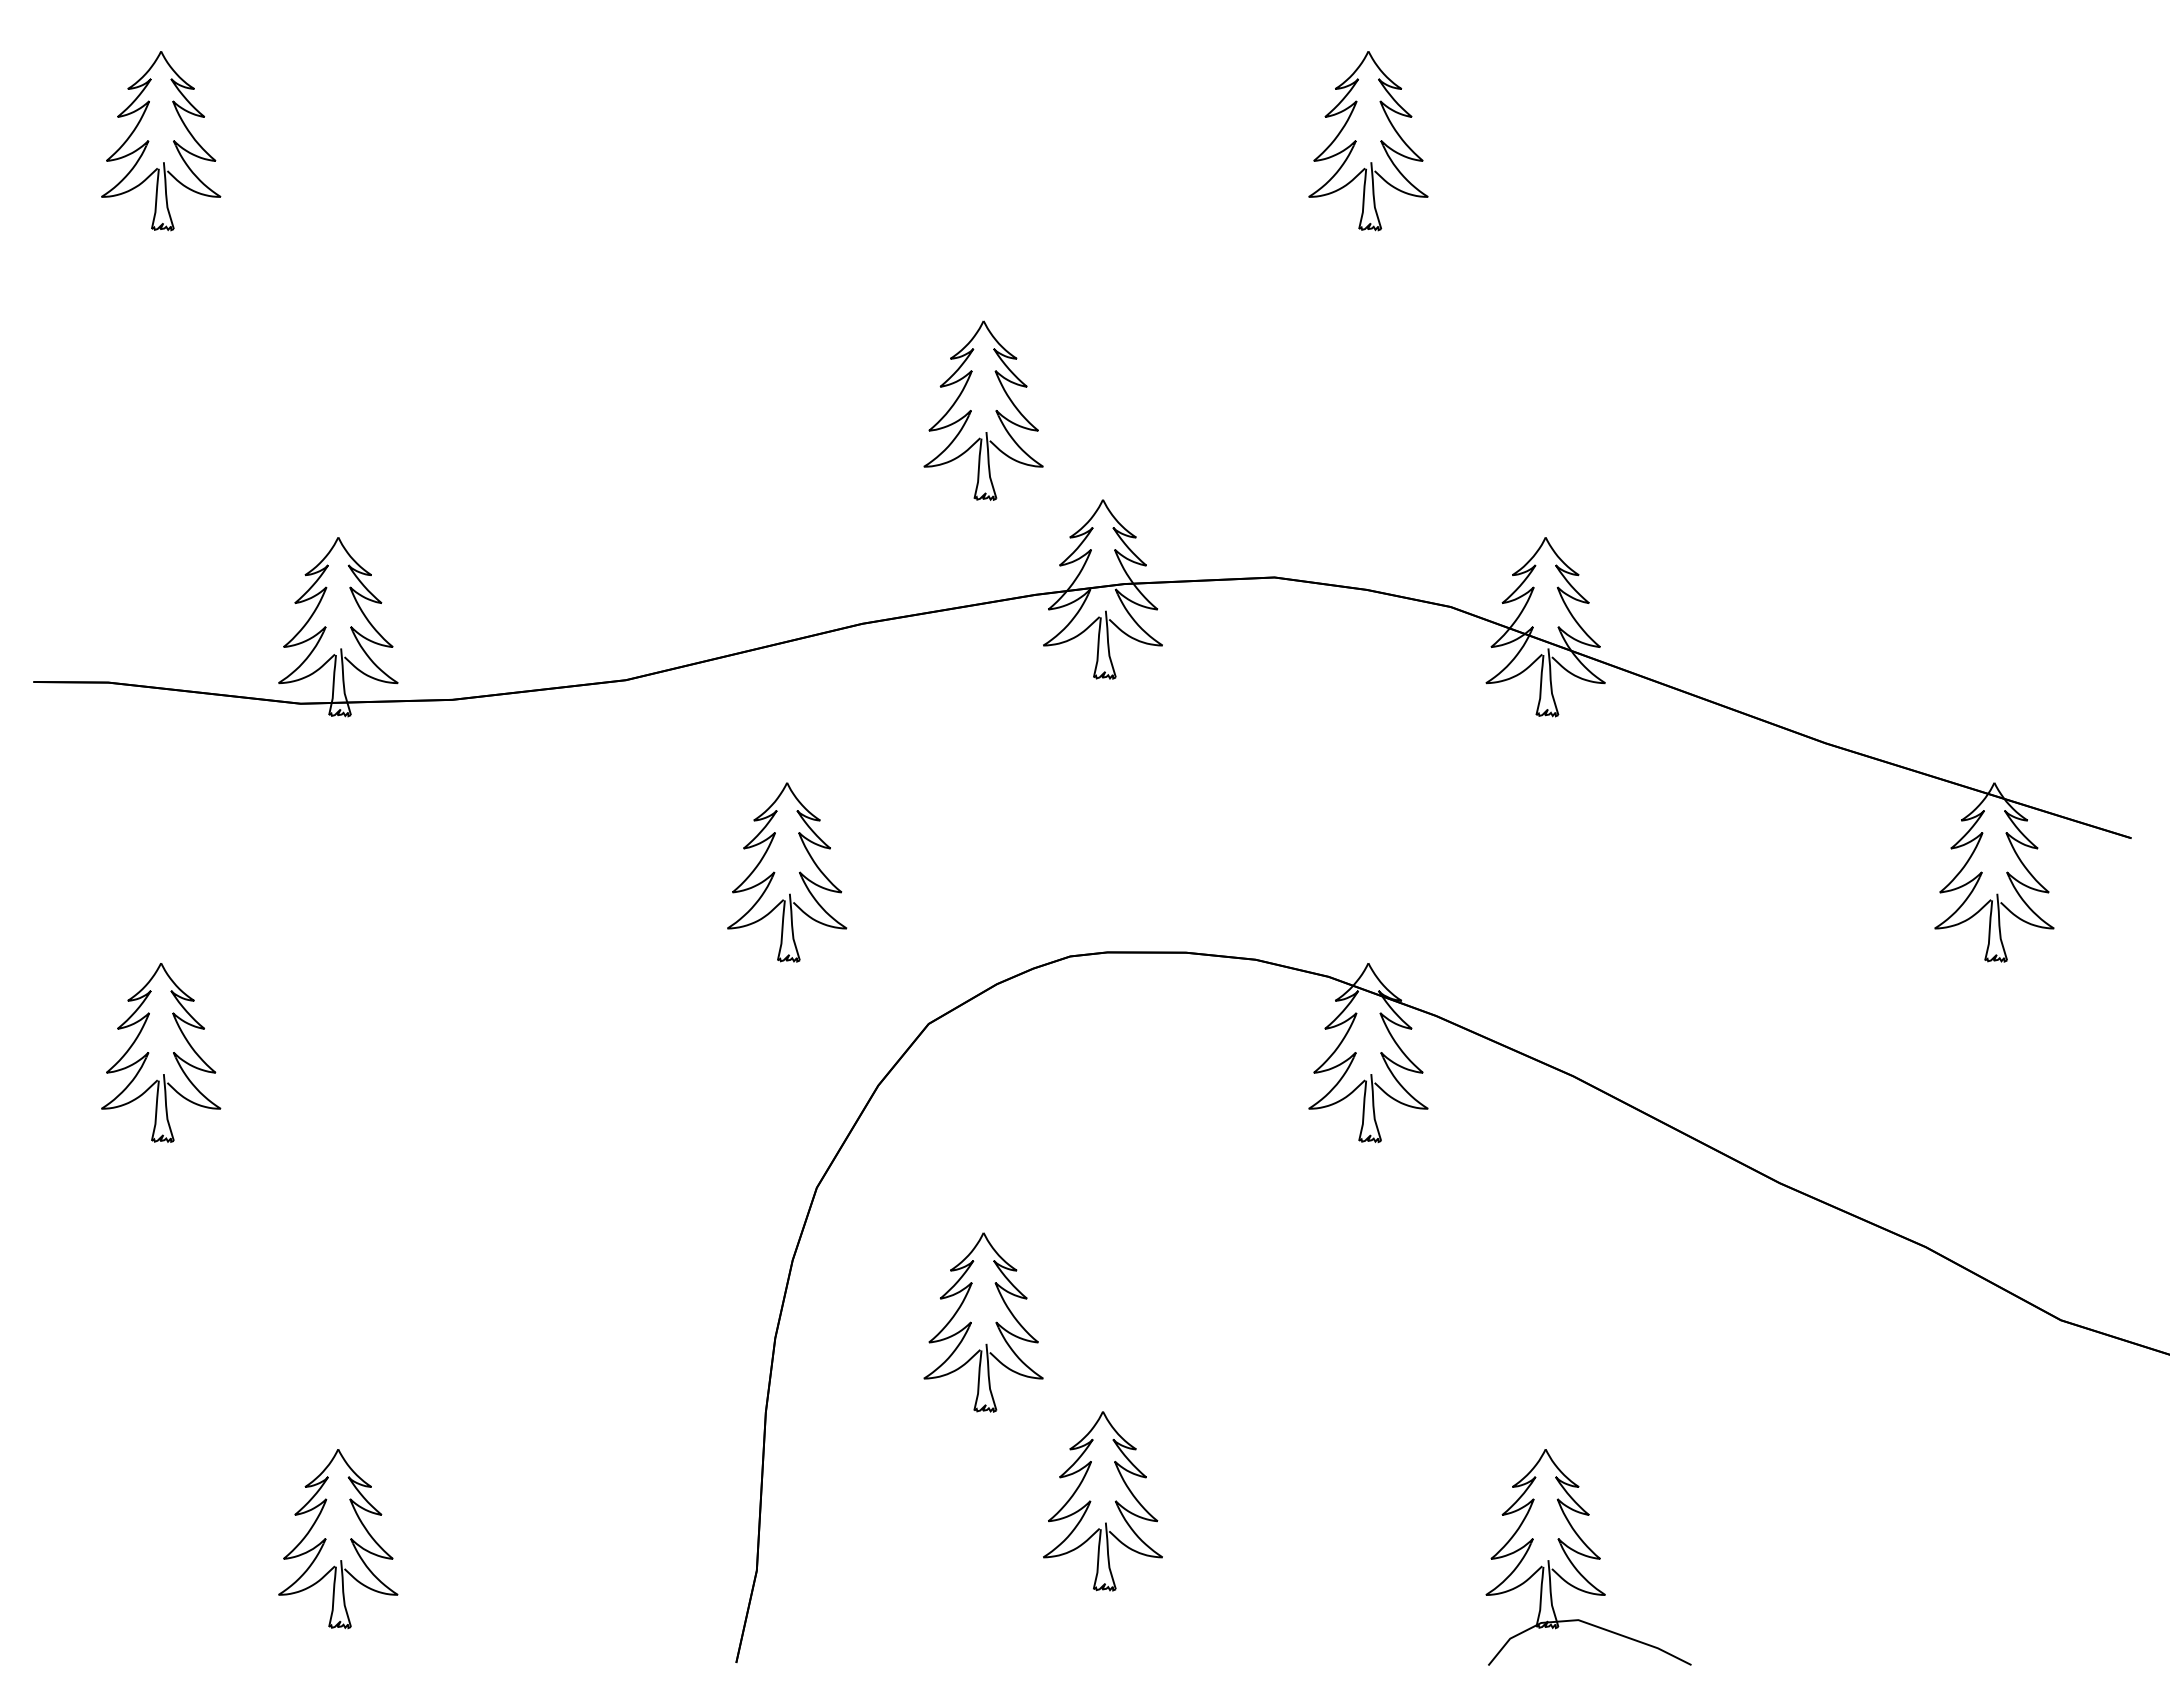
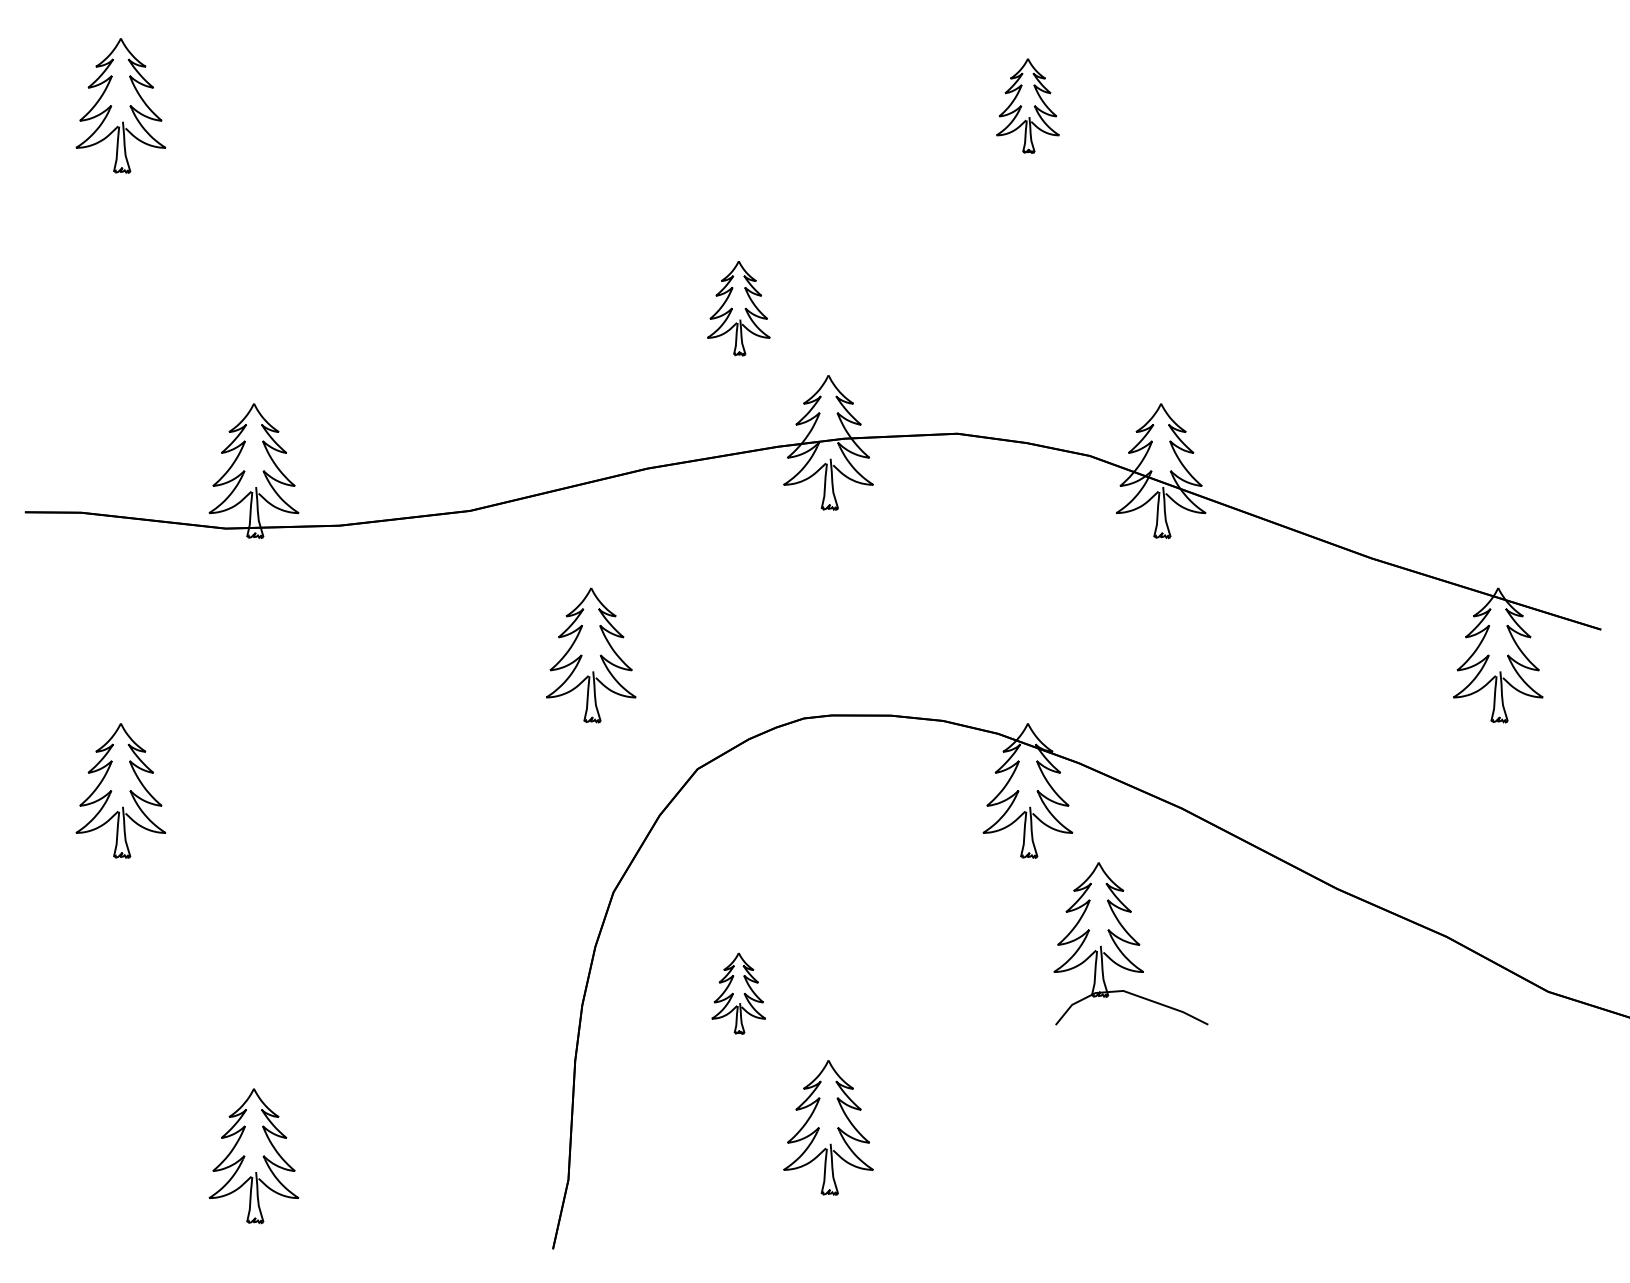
part: (1368, 141) -> (1027, 106), size x0.7
part: (983, 410) -> (738, 308), size x0.7
part: (983, 1322) -> (738, 993), size x0.6
part: (1588, 1557) -> (1130, 943), moved

